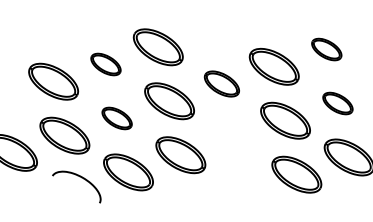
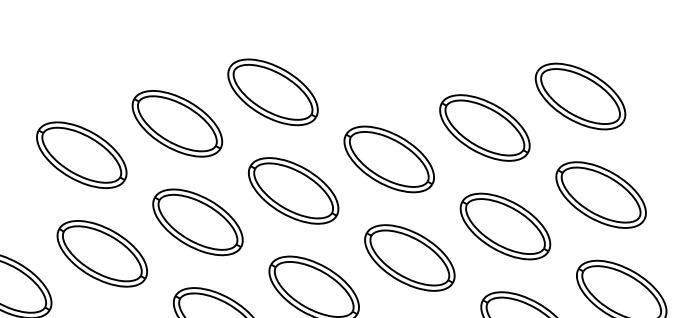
part: (326, 49) -> (580, 96), size x1.67
part: (105, 64) -> (176, 123), size x1.67
part: (221, 83) -> (388, 158), size x1.43
part: (337, 103) -> (600, 194), size x1.67
part: (116, 118) -> (196, 222), size x1.67
part: (232, 137) -> (408, 257), added

